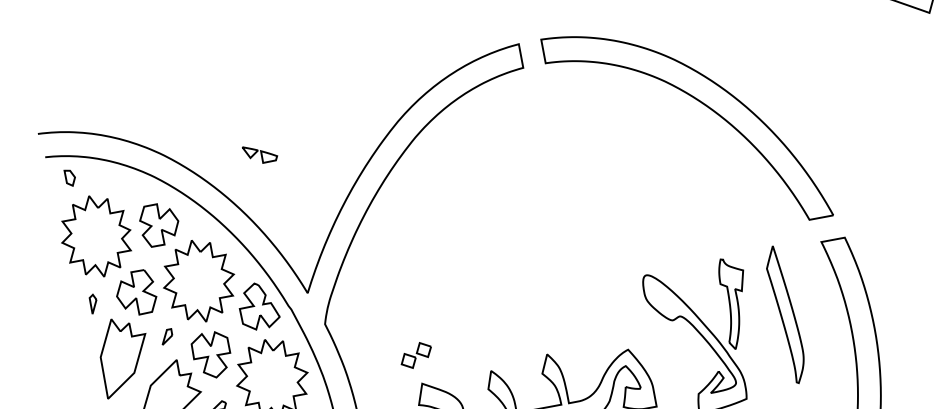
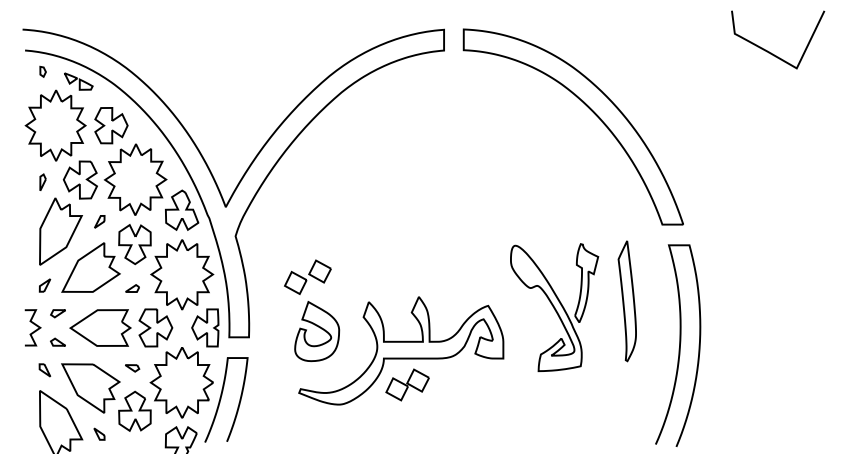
part: (259, 153) -> (78, 81), moved
part: (69, 177) -> (42, 71), size x0.71
part: (415, 354) -> (307, 276), size x1.67

